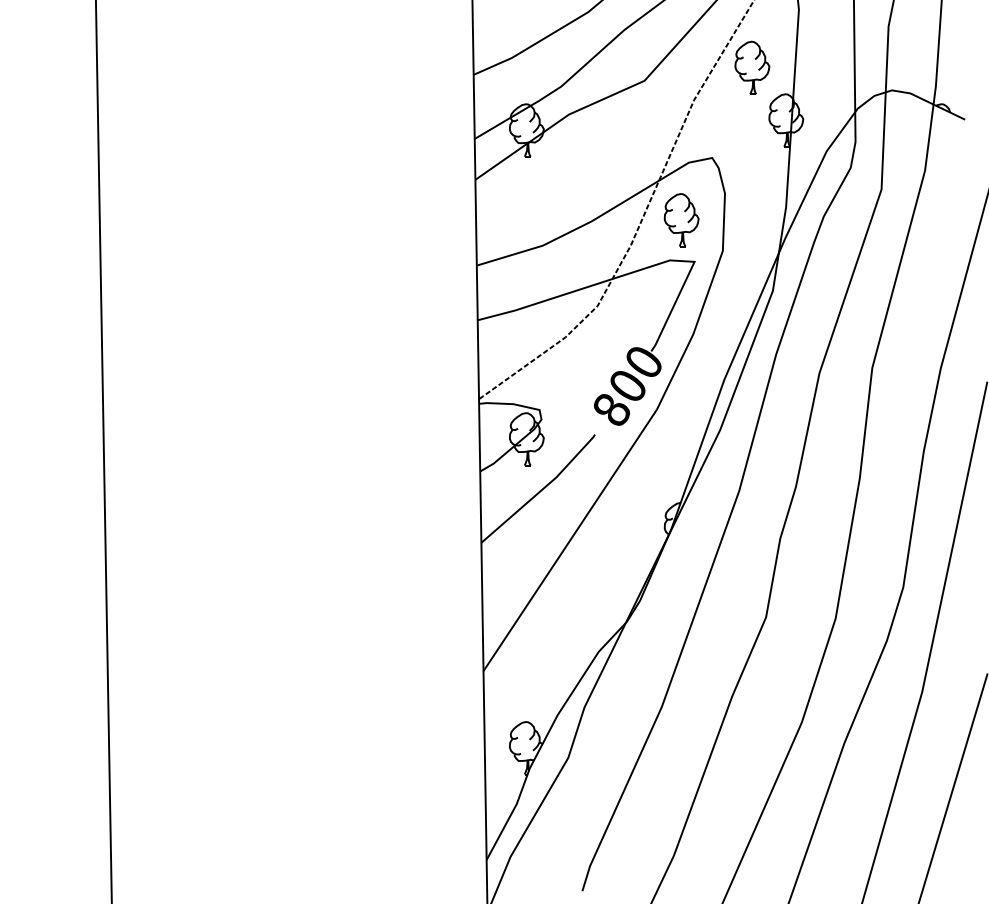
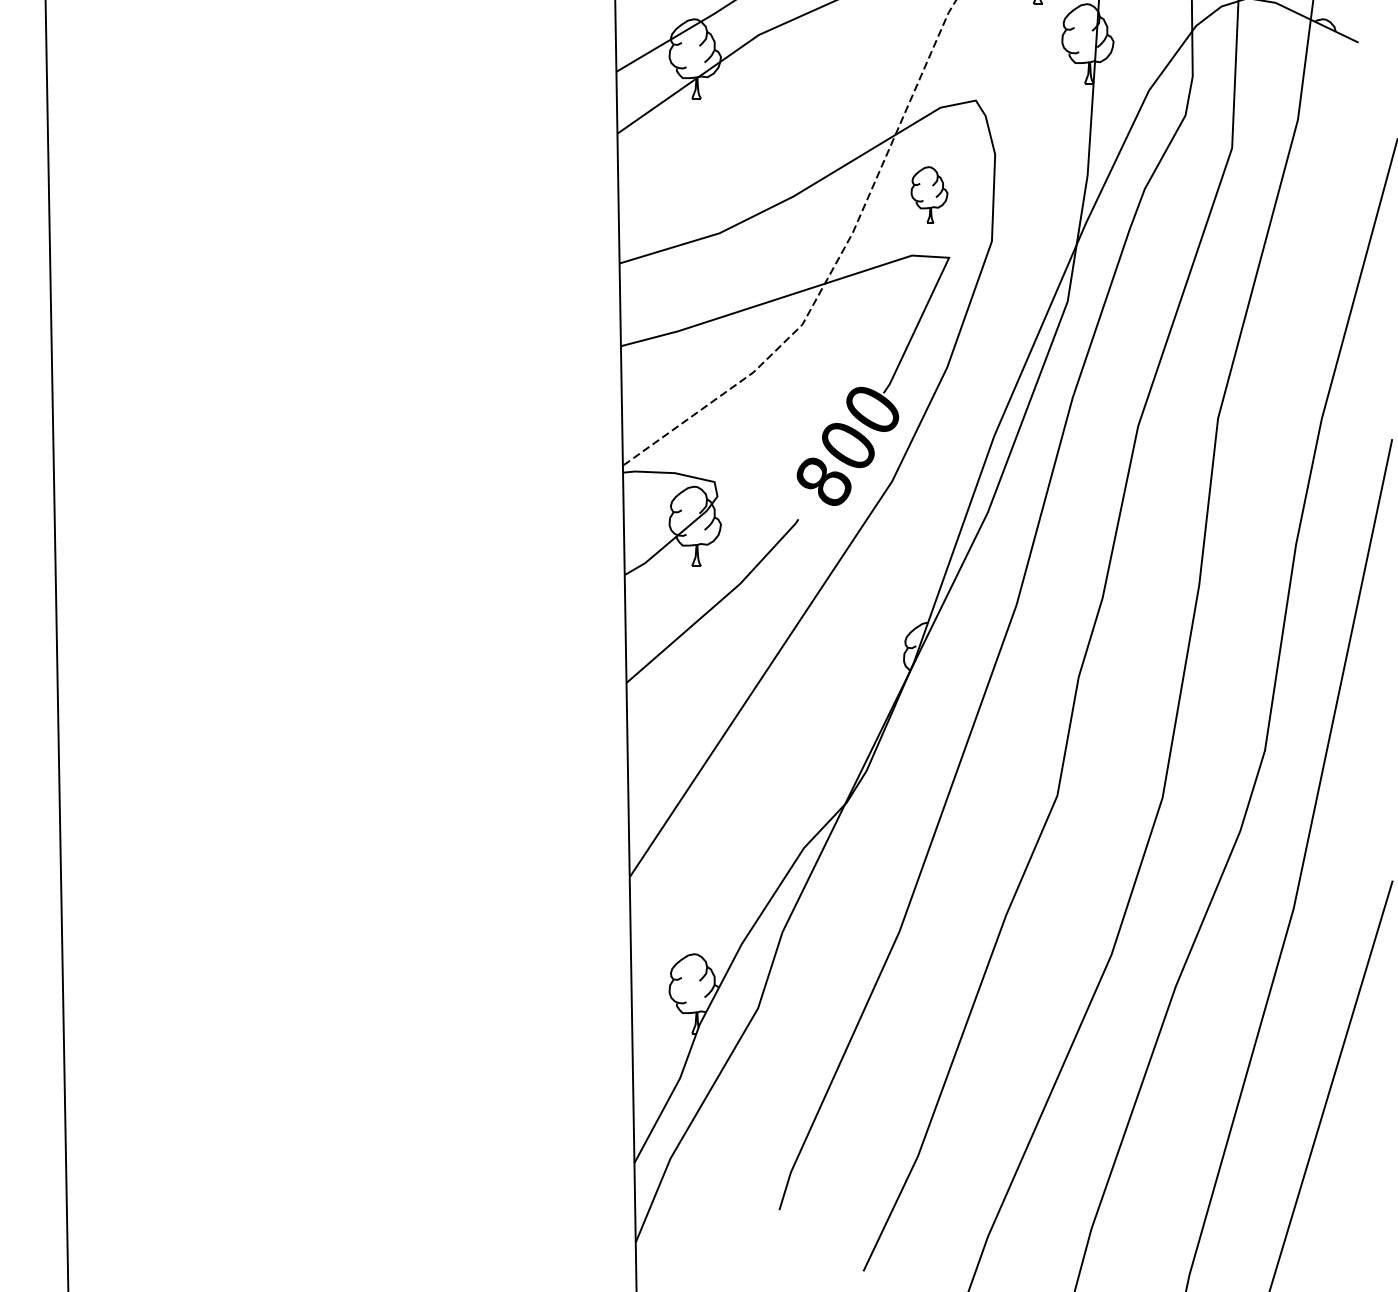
part: (681, 220) -> (929, 195), size x0.7

